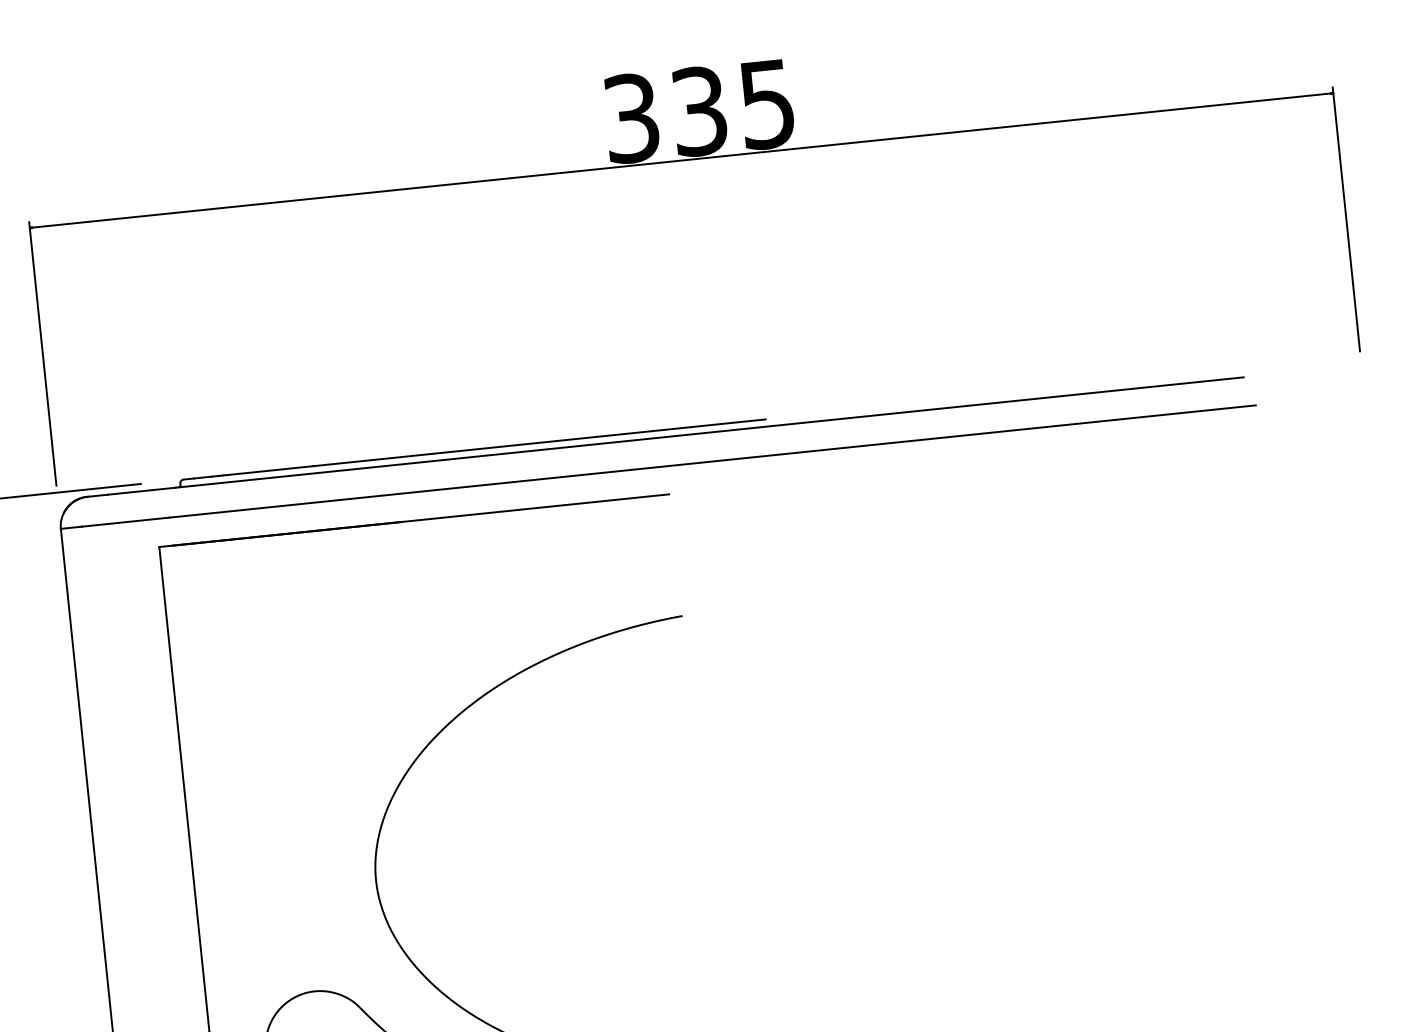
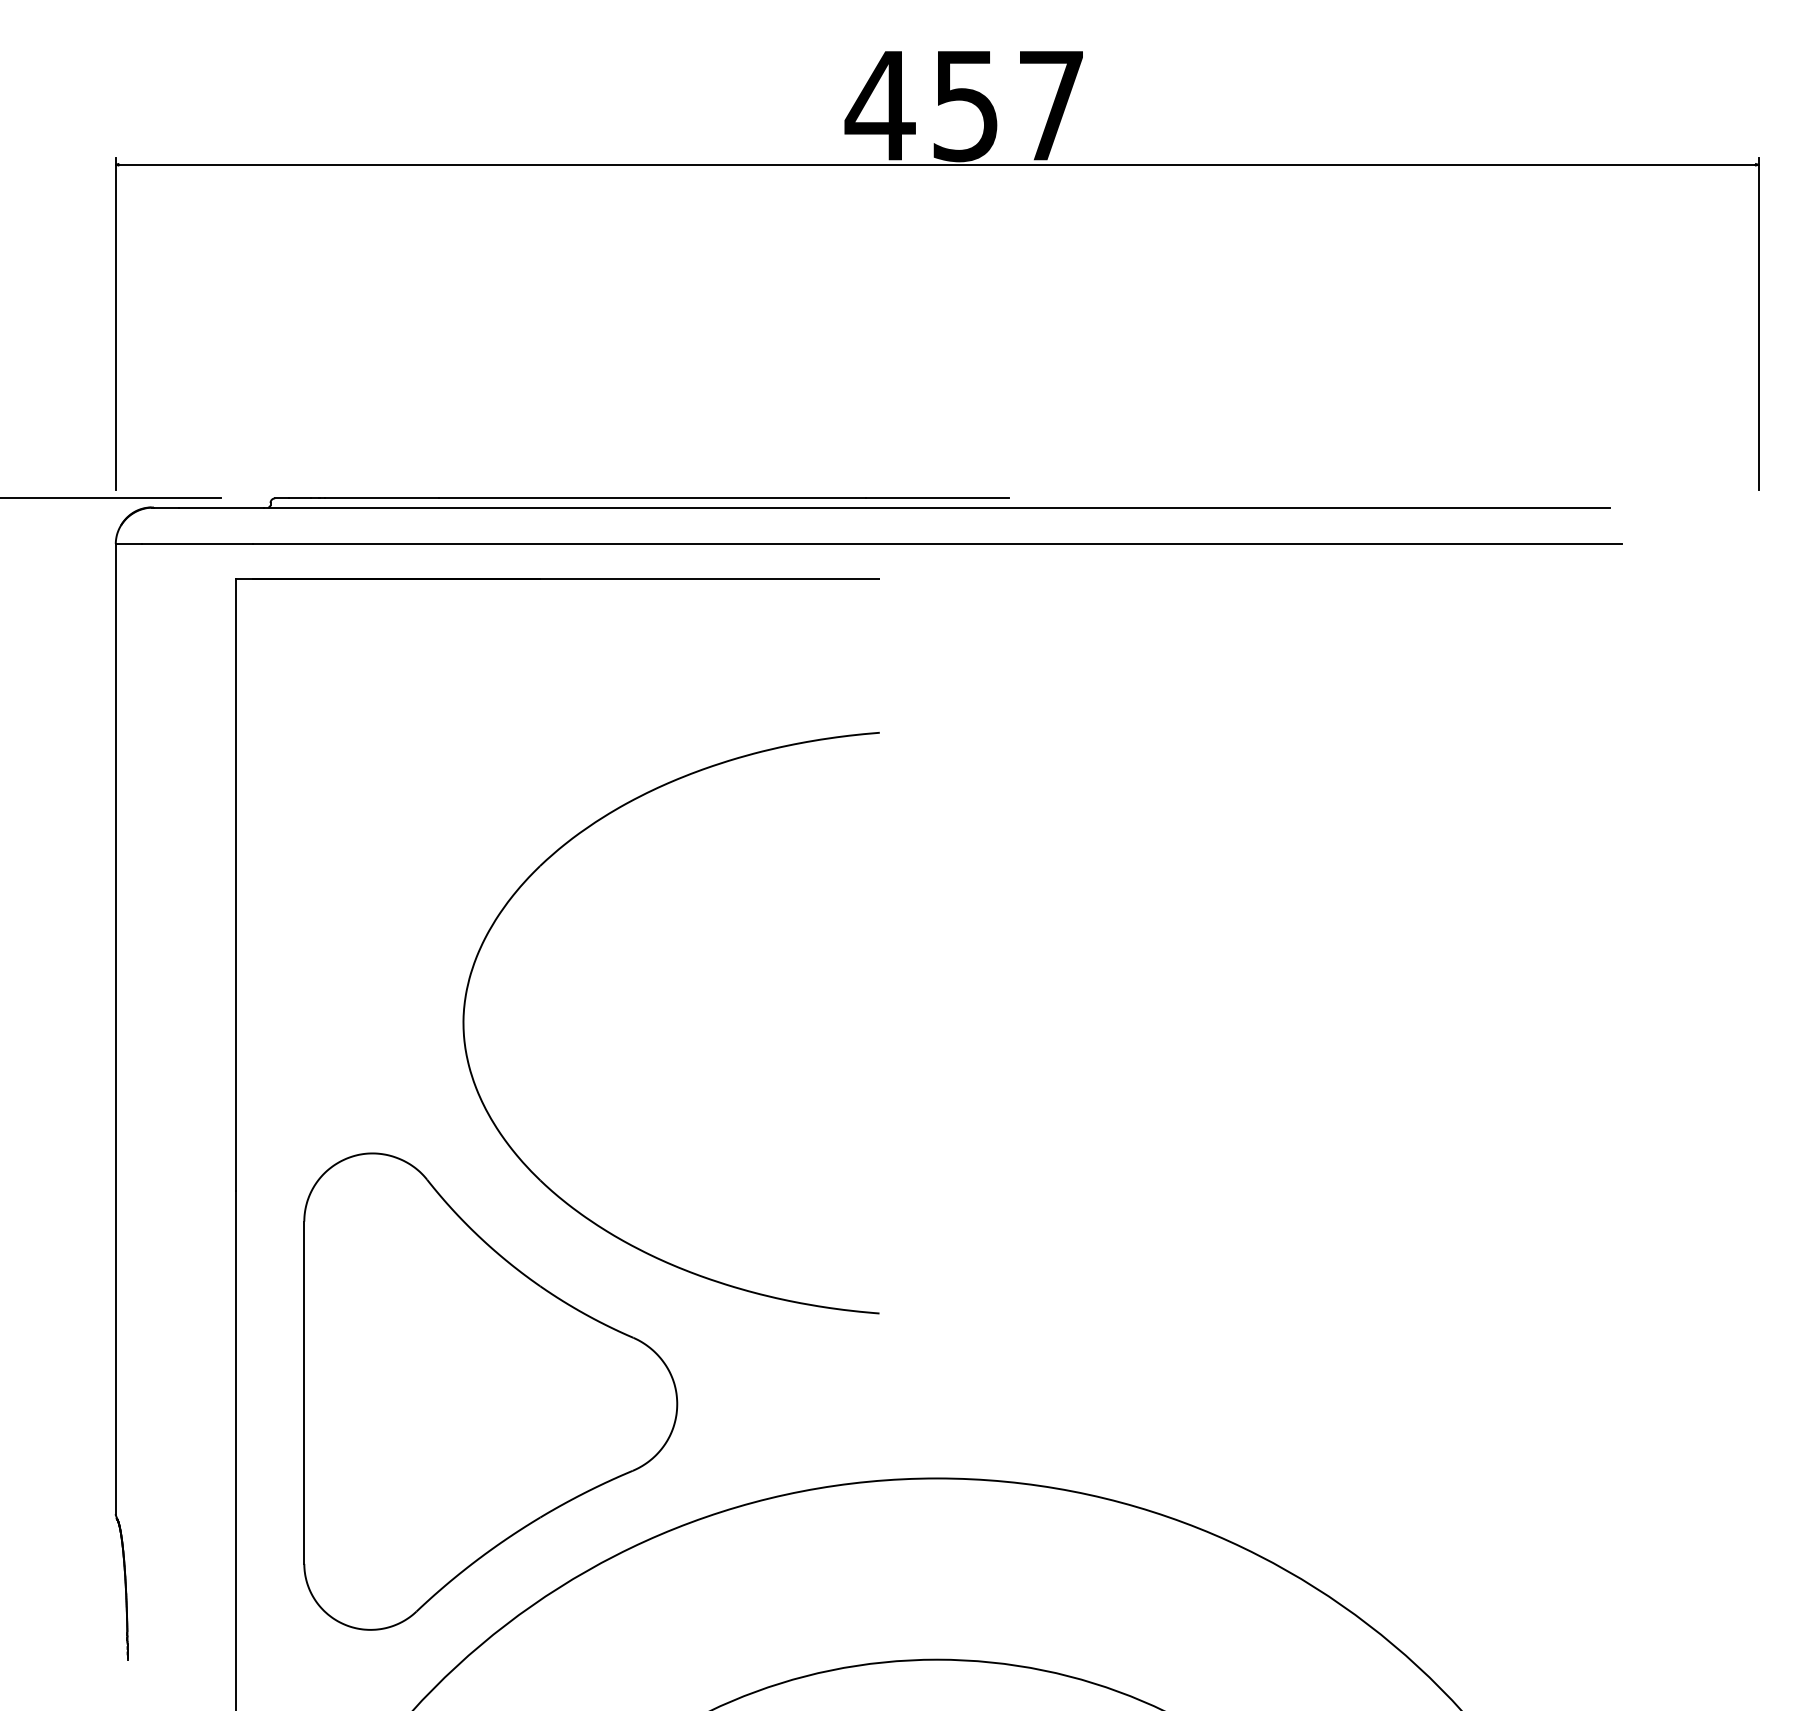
text: (697, 111) -> (963, 105), 335 -> 457

